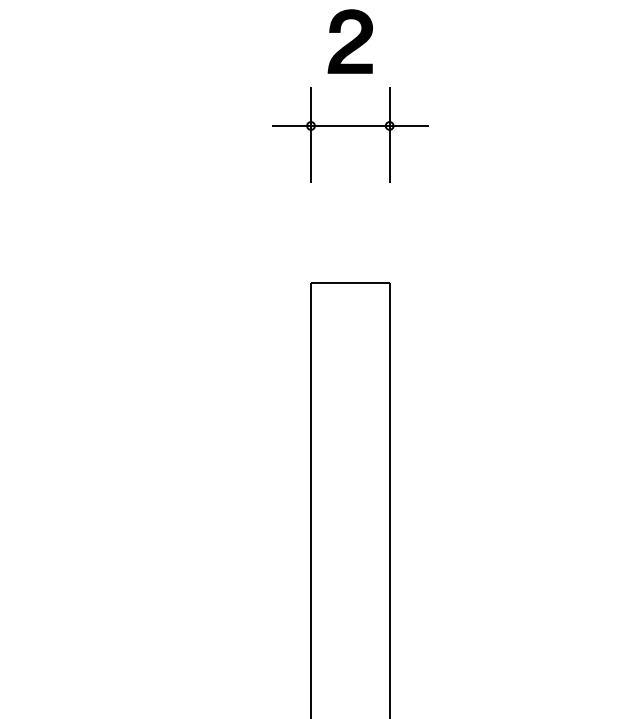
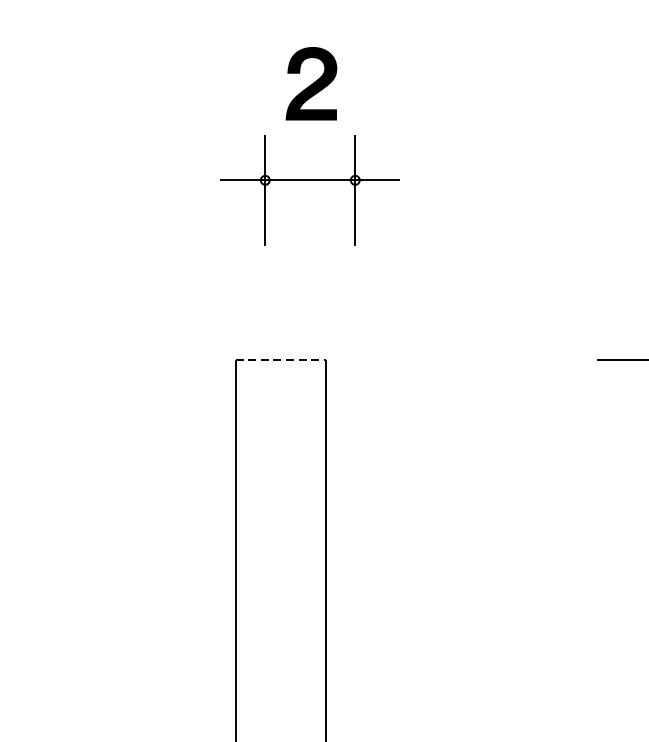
part: (349, 41) -> (310, 83), moved
part: (350, 126) -> (310, 180), moved
line: (350, 283) -> (280, 360), solid -> dashed

